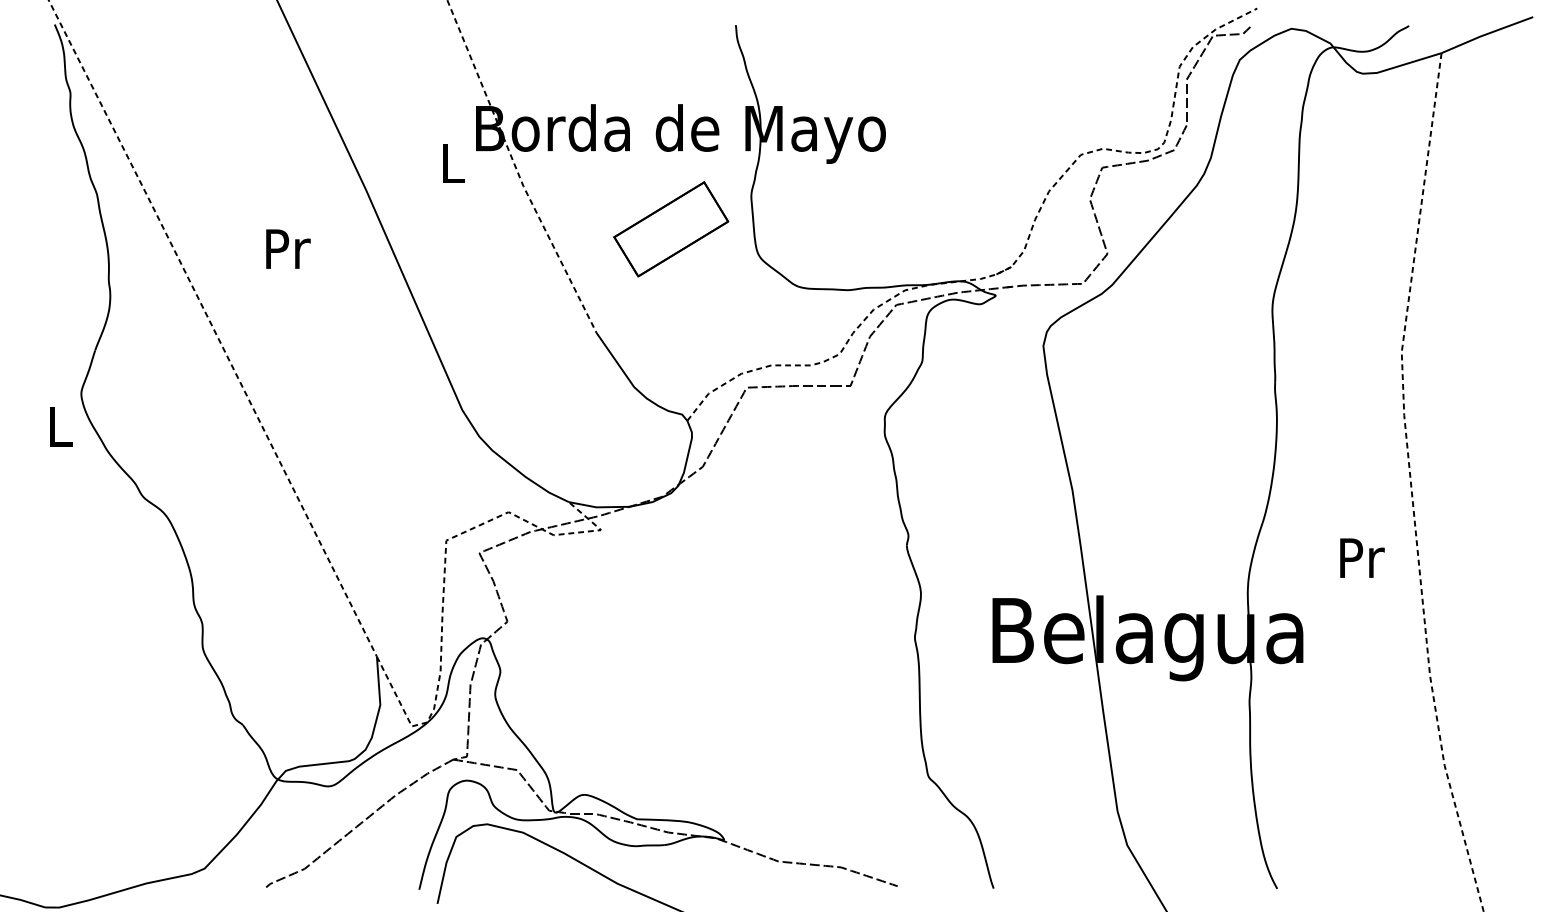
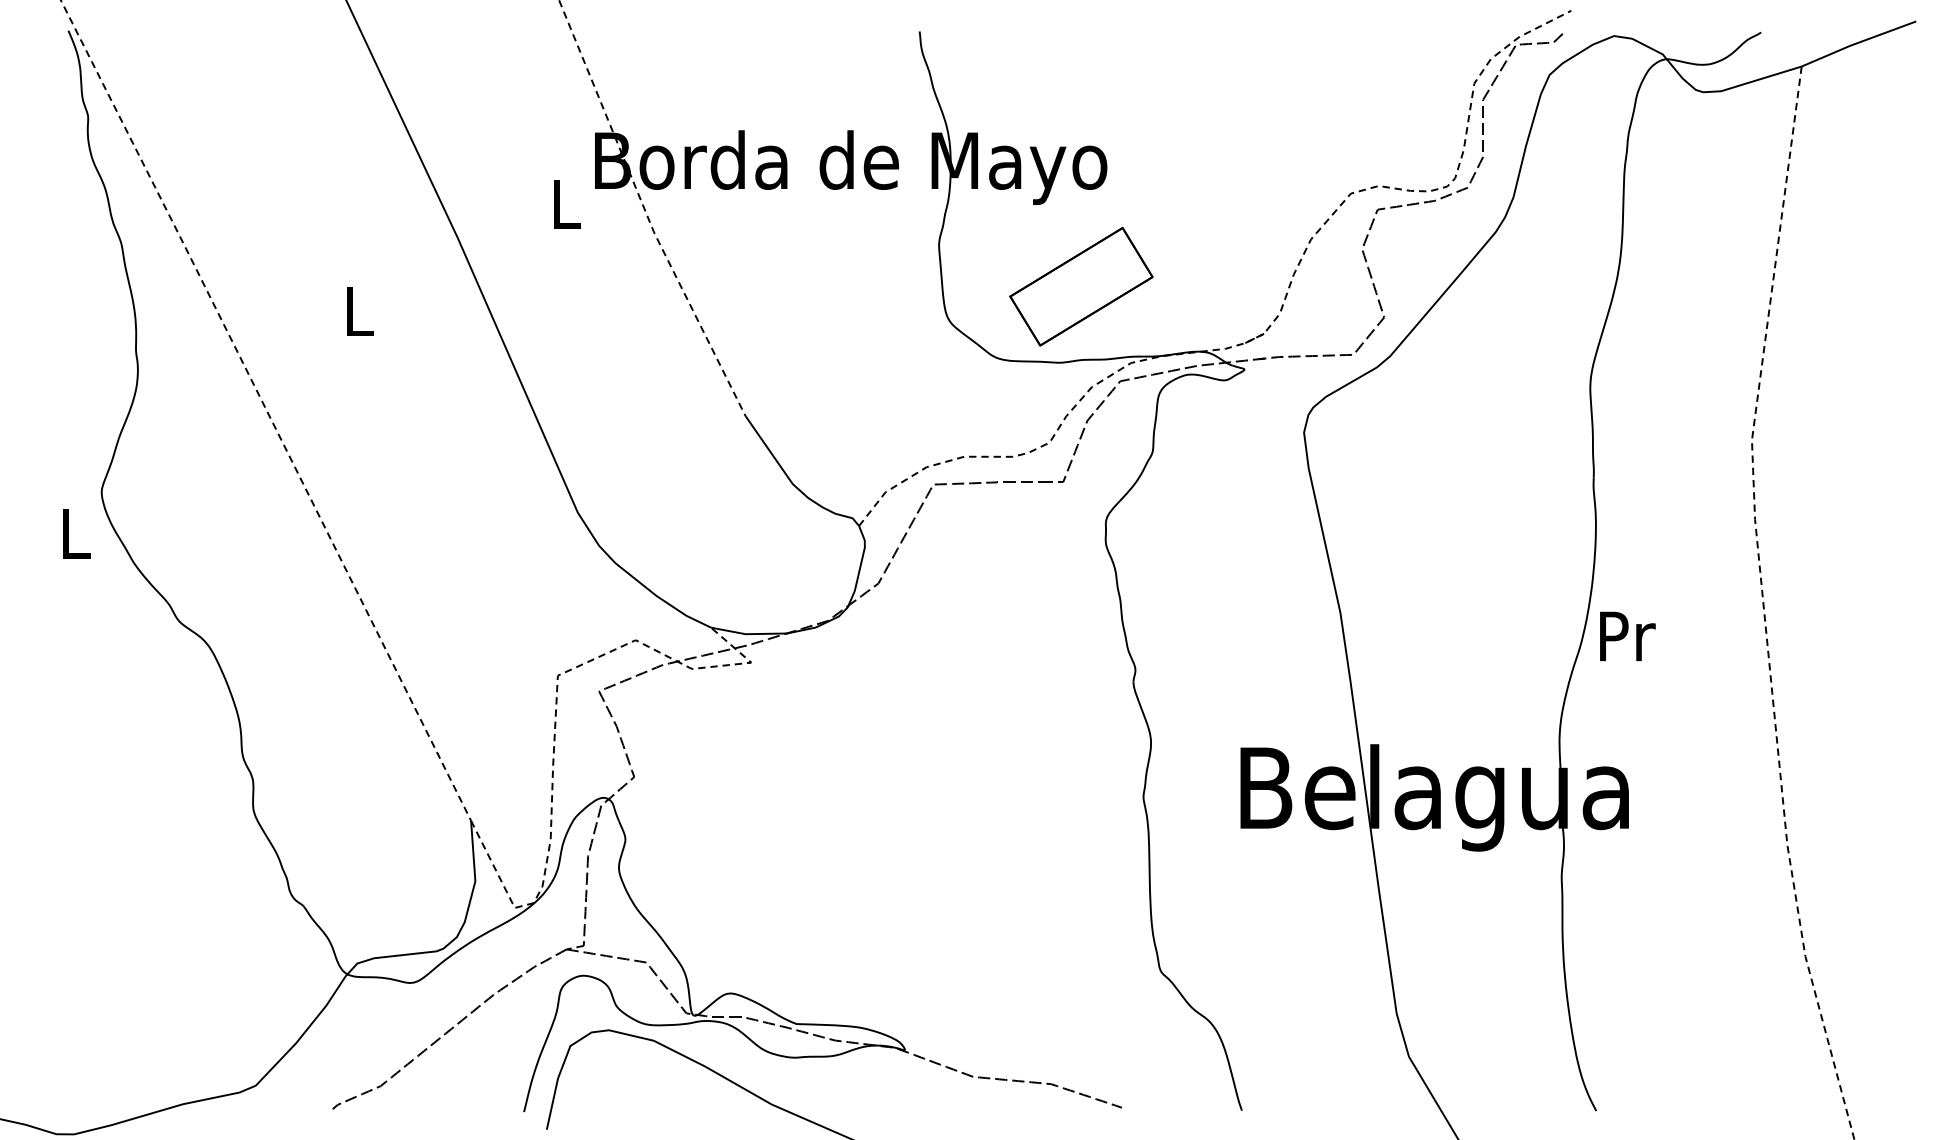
part: (671, 229) -> (1081, 286), moved
text: (288, 248) -> (360, 310), Pr -> L
text: (1362, 557) -> (1627, 635), moved

